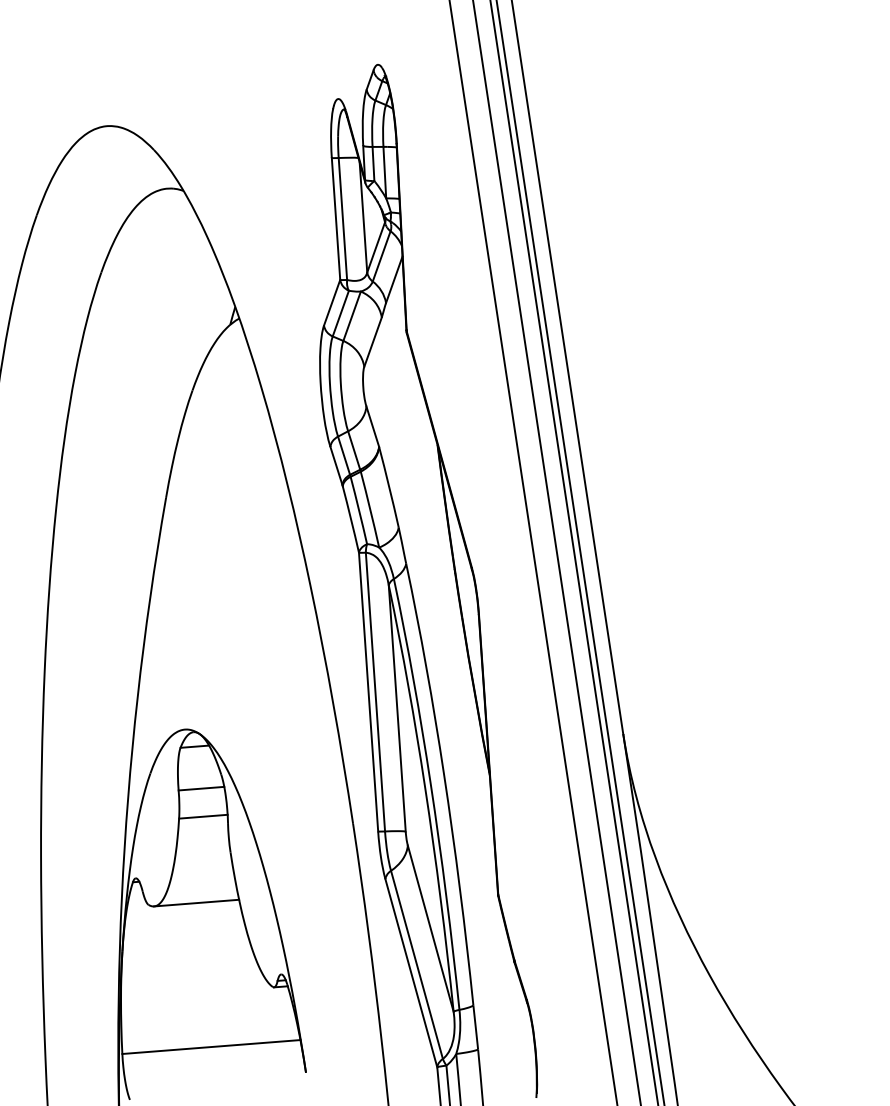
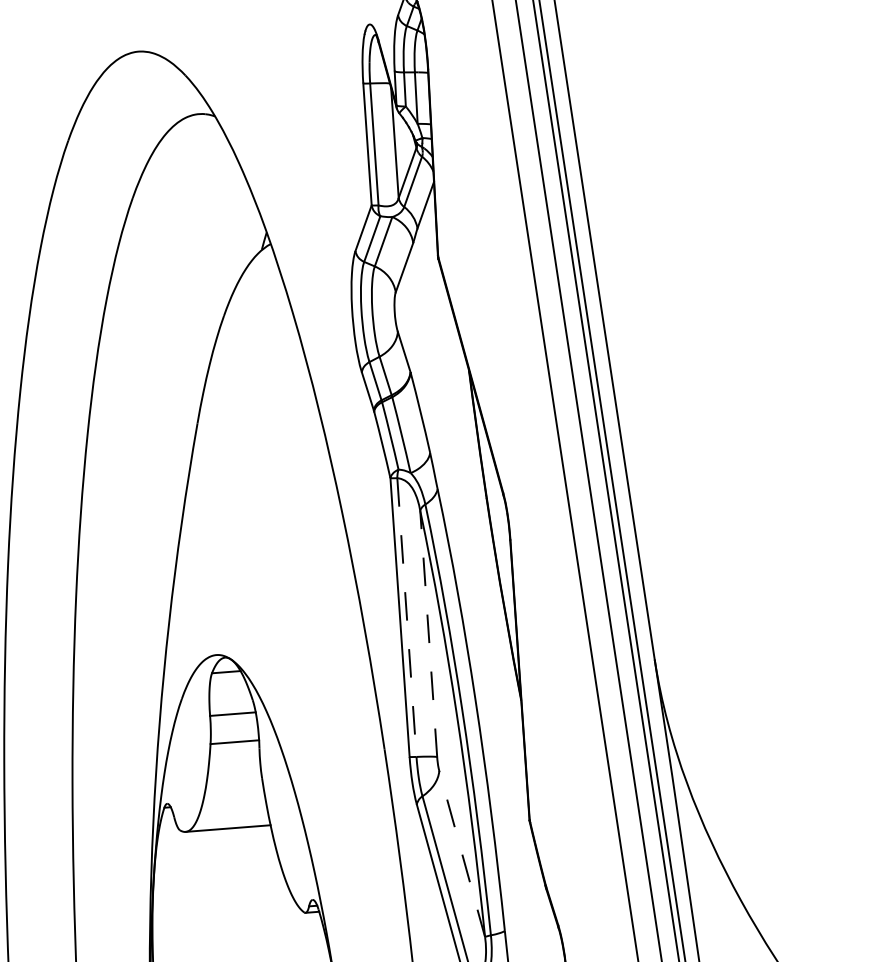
line: (375, 692) -> (406, 617), solid -> dashed
line: (397, 707) -> (428, 632), solid -> dashed
line: (430, 928) -> (461, 853), solid -> dashed

